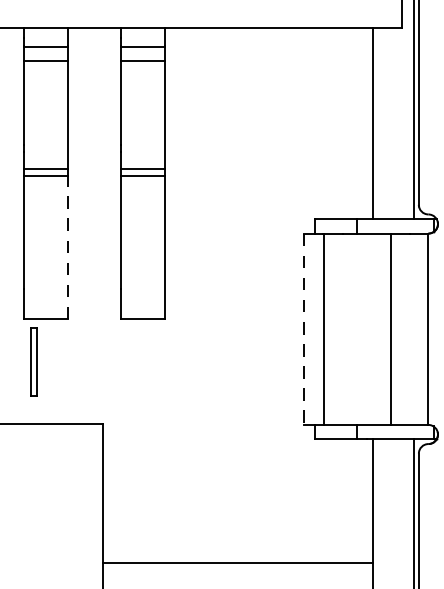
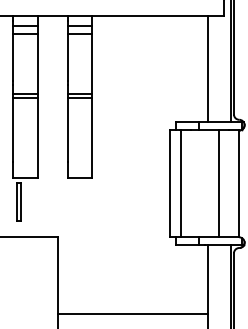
line: (67, 247) -> (37, 138), dashed -> solid
line: (303, 330) -> (169, 184), dashed -> solid

